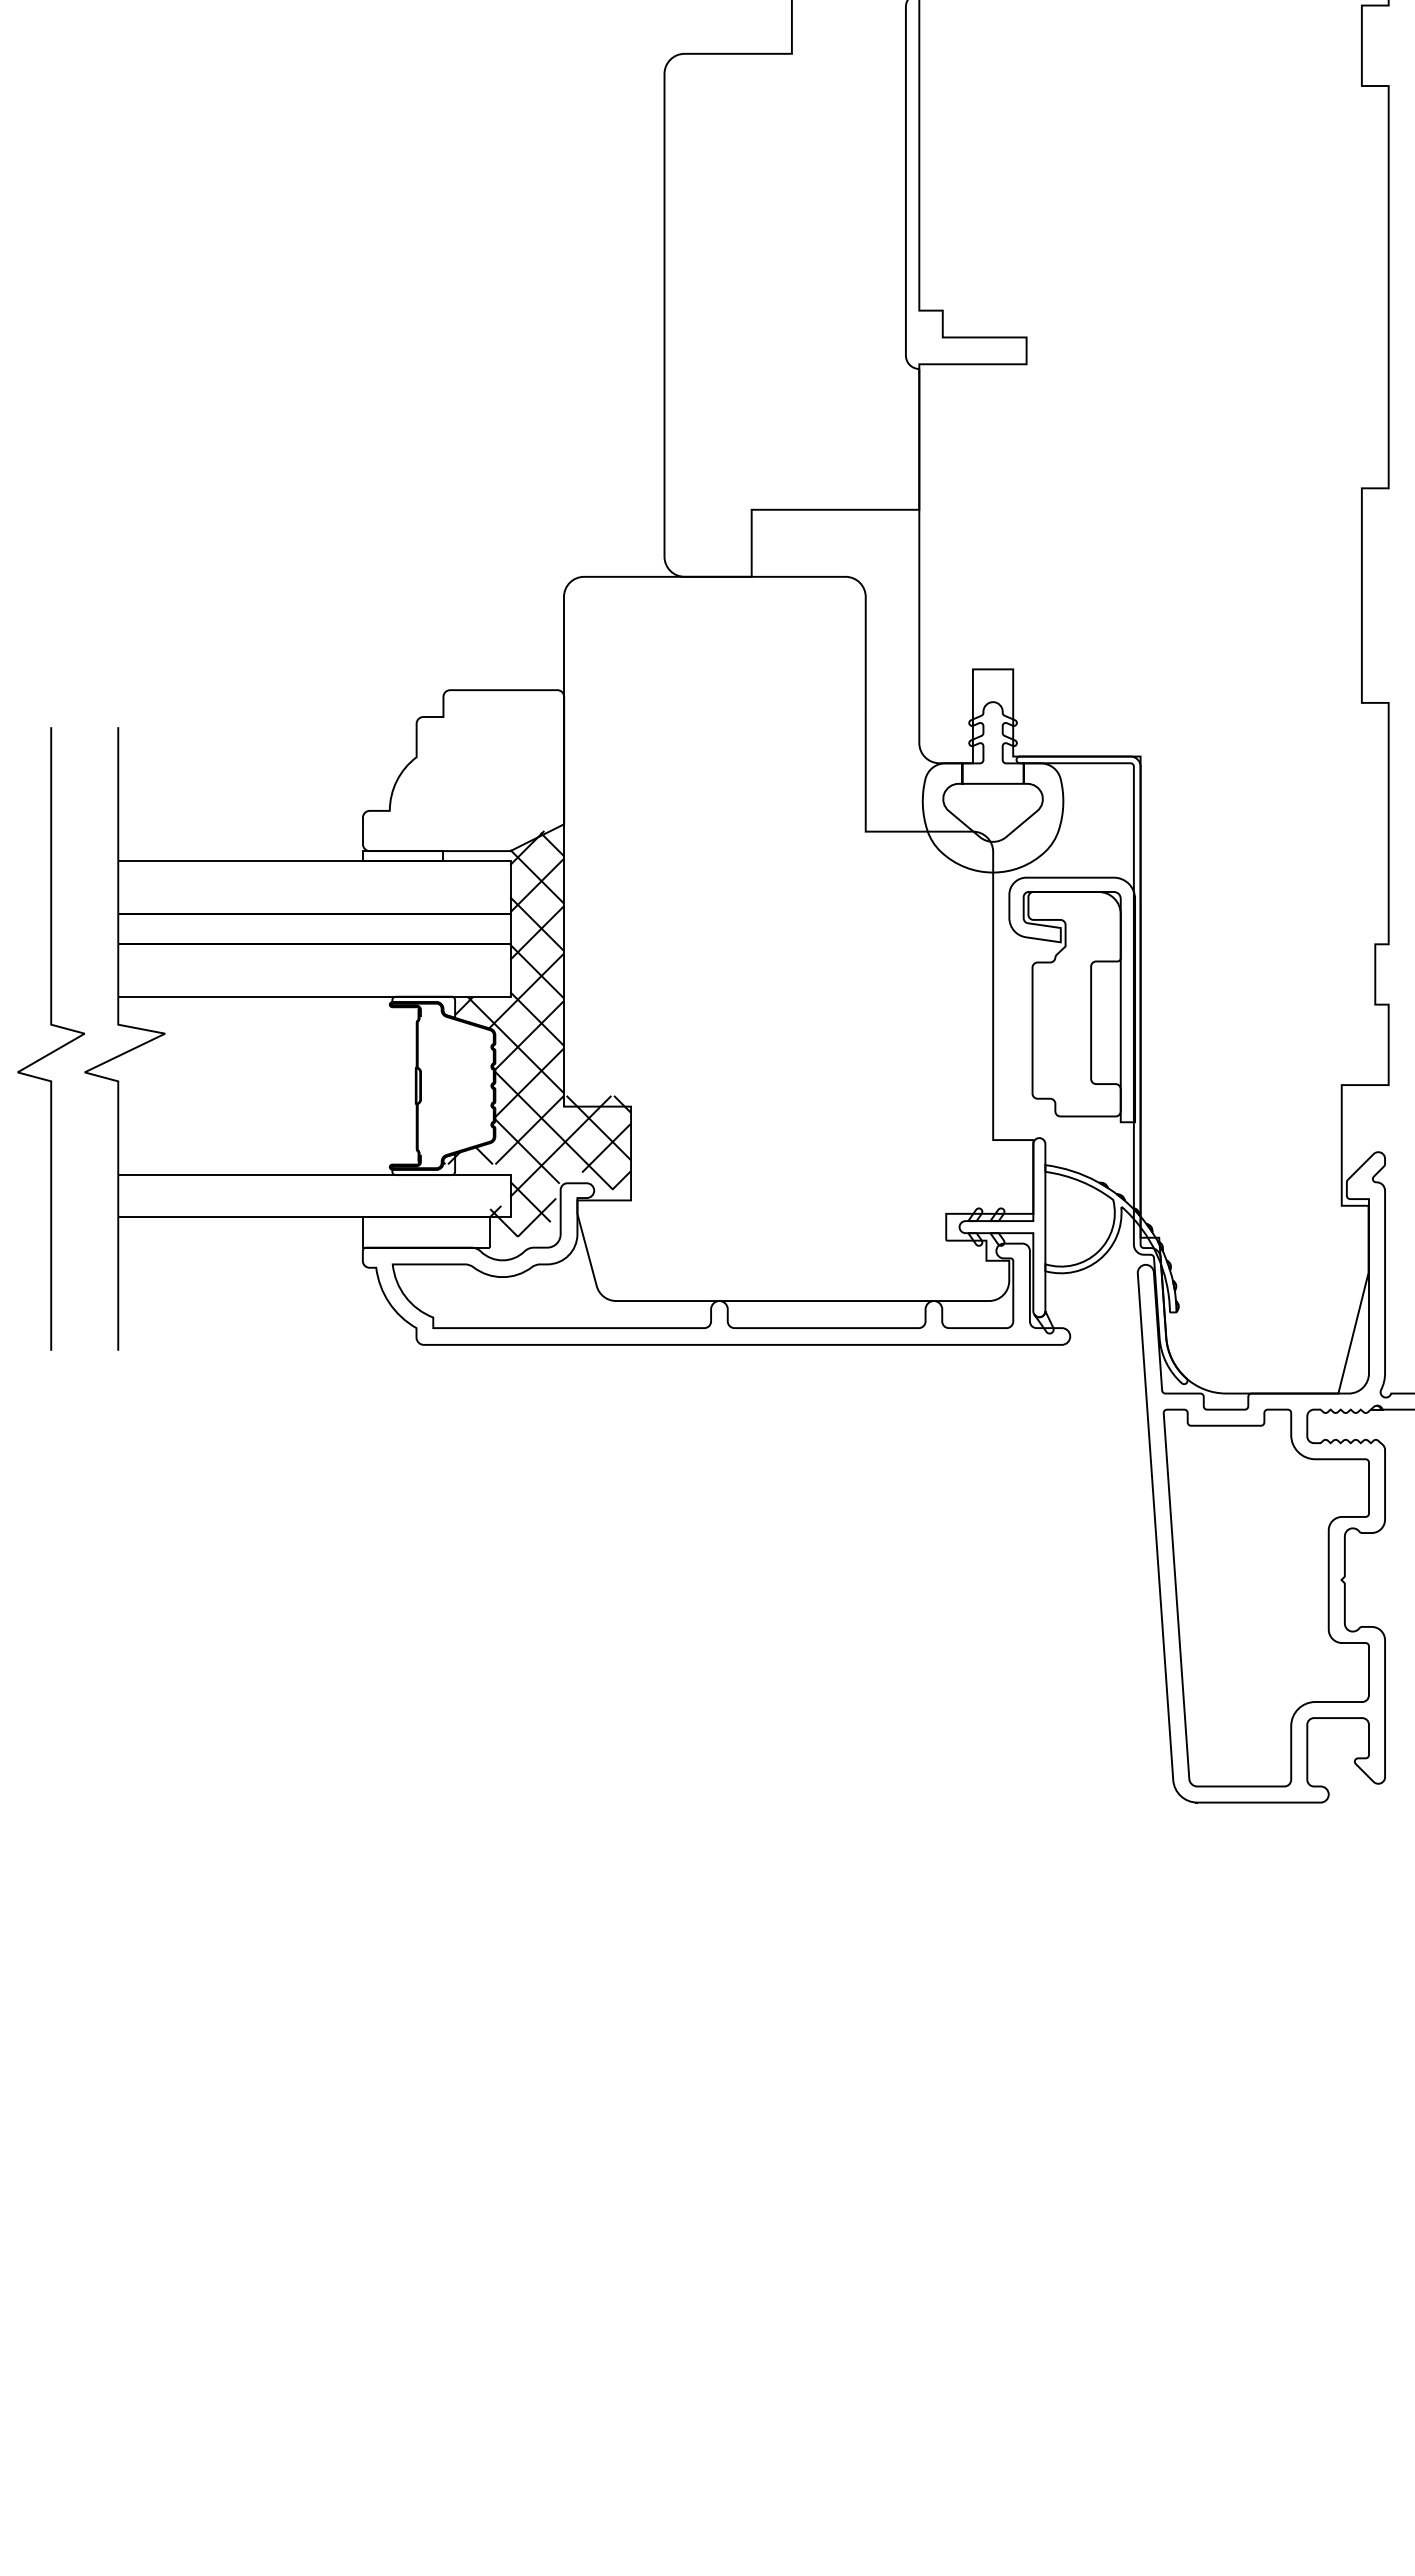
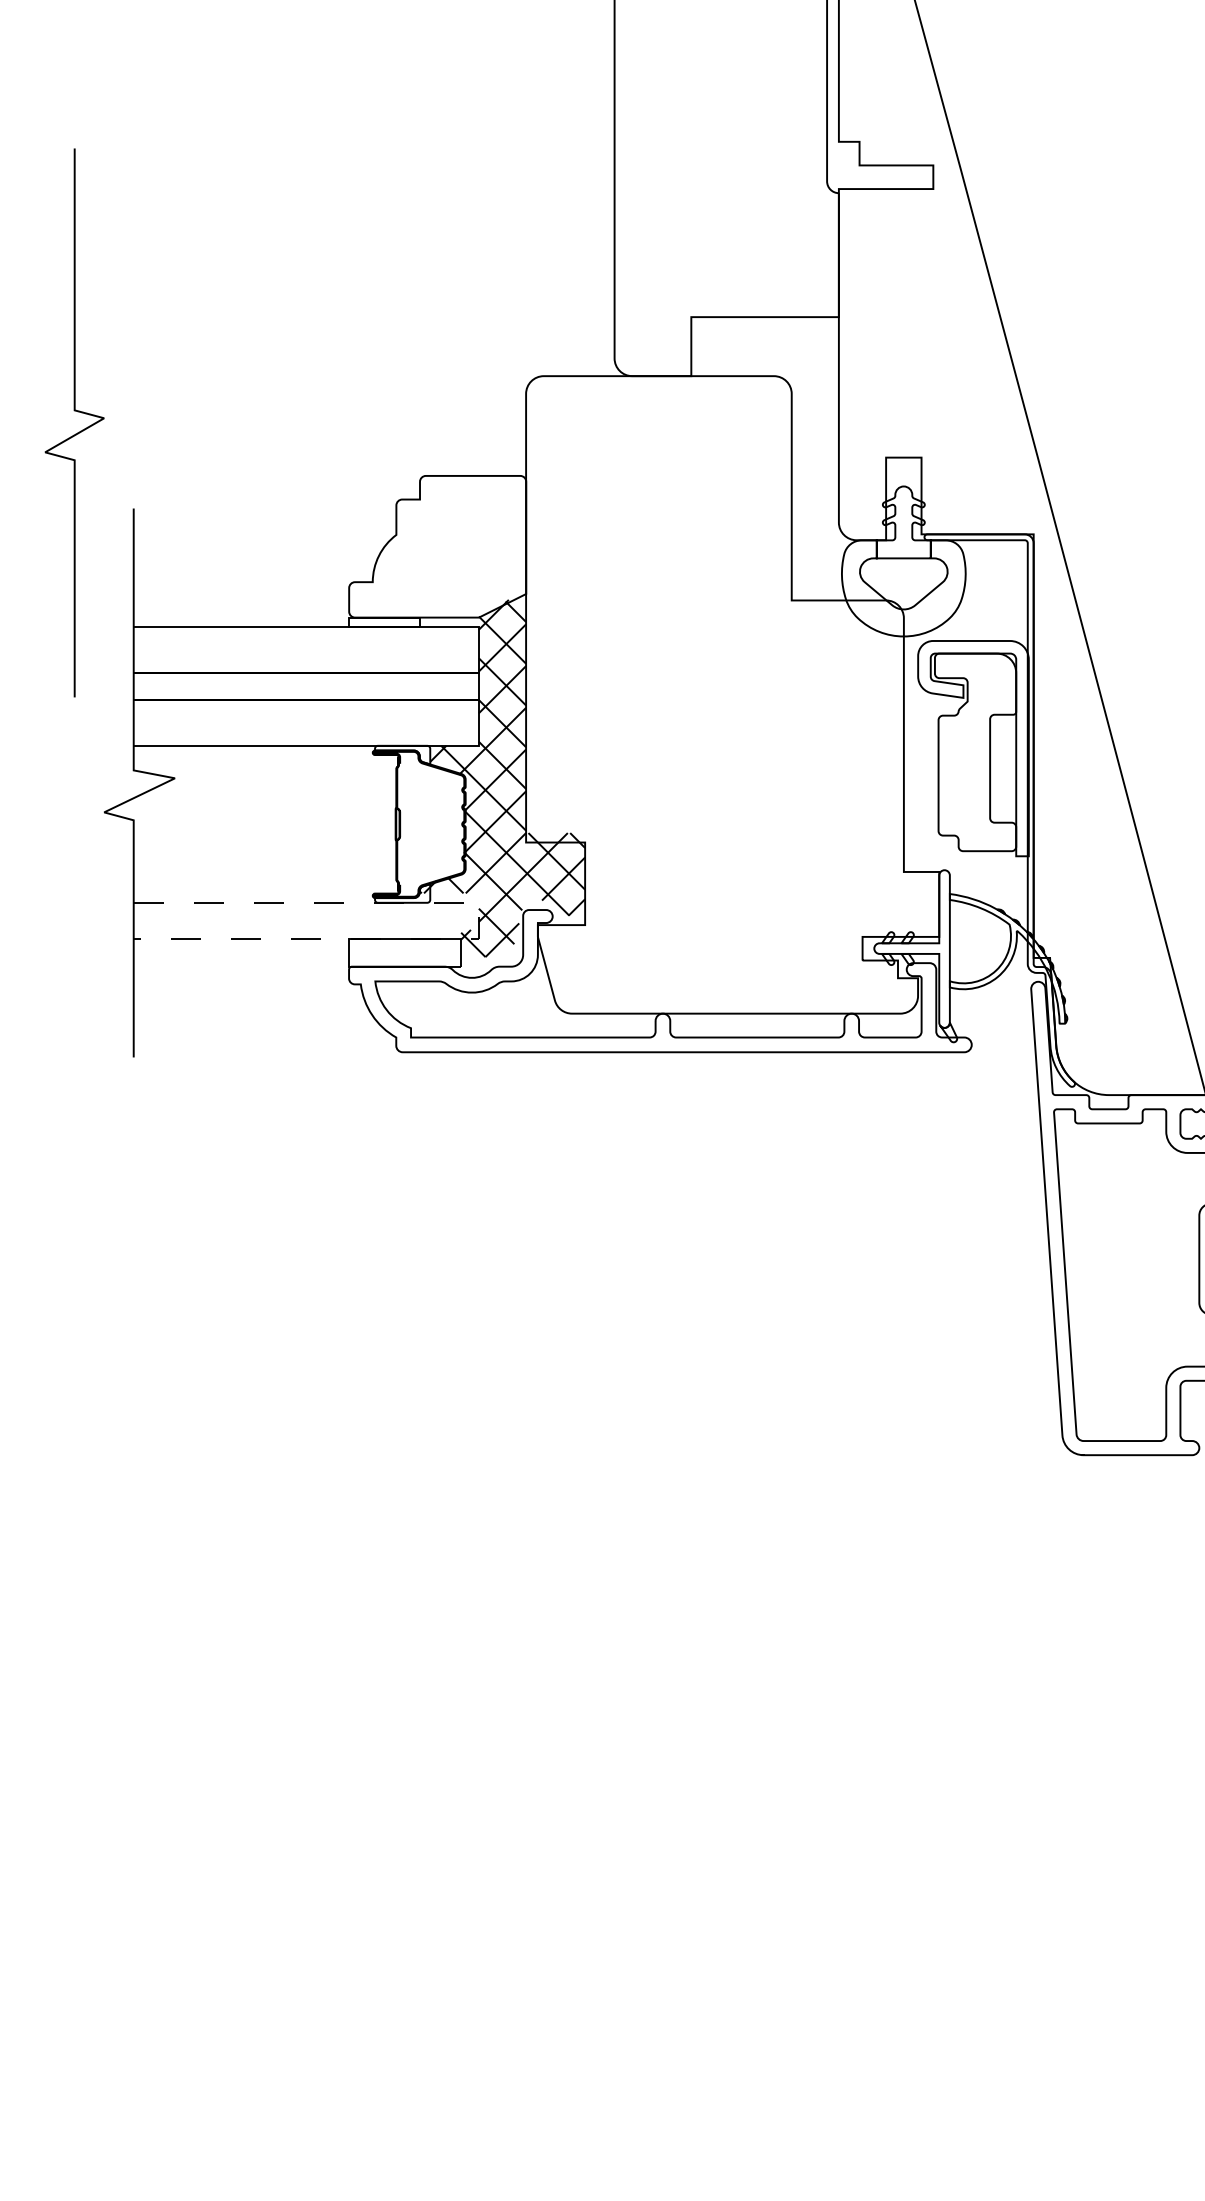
curve: (56, 1048) -> (79, 431), moved
line: (510, 1195) -> (479, 920), solid -> dashed

